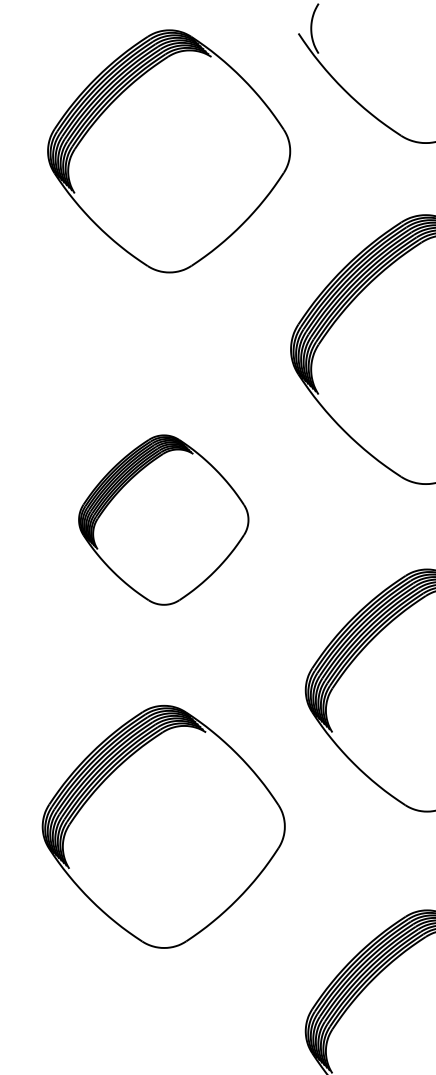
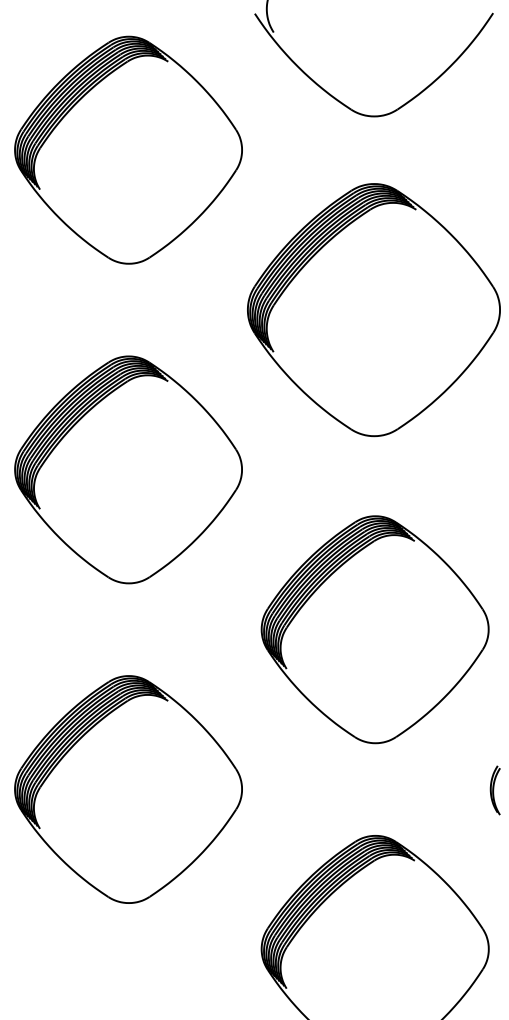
part: (169, 150) -> (128, 149), moved
part: (163, 519) -> (128, 469), size x1.43
part: (163, 826) -> (128, 789), moved

